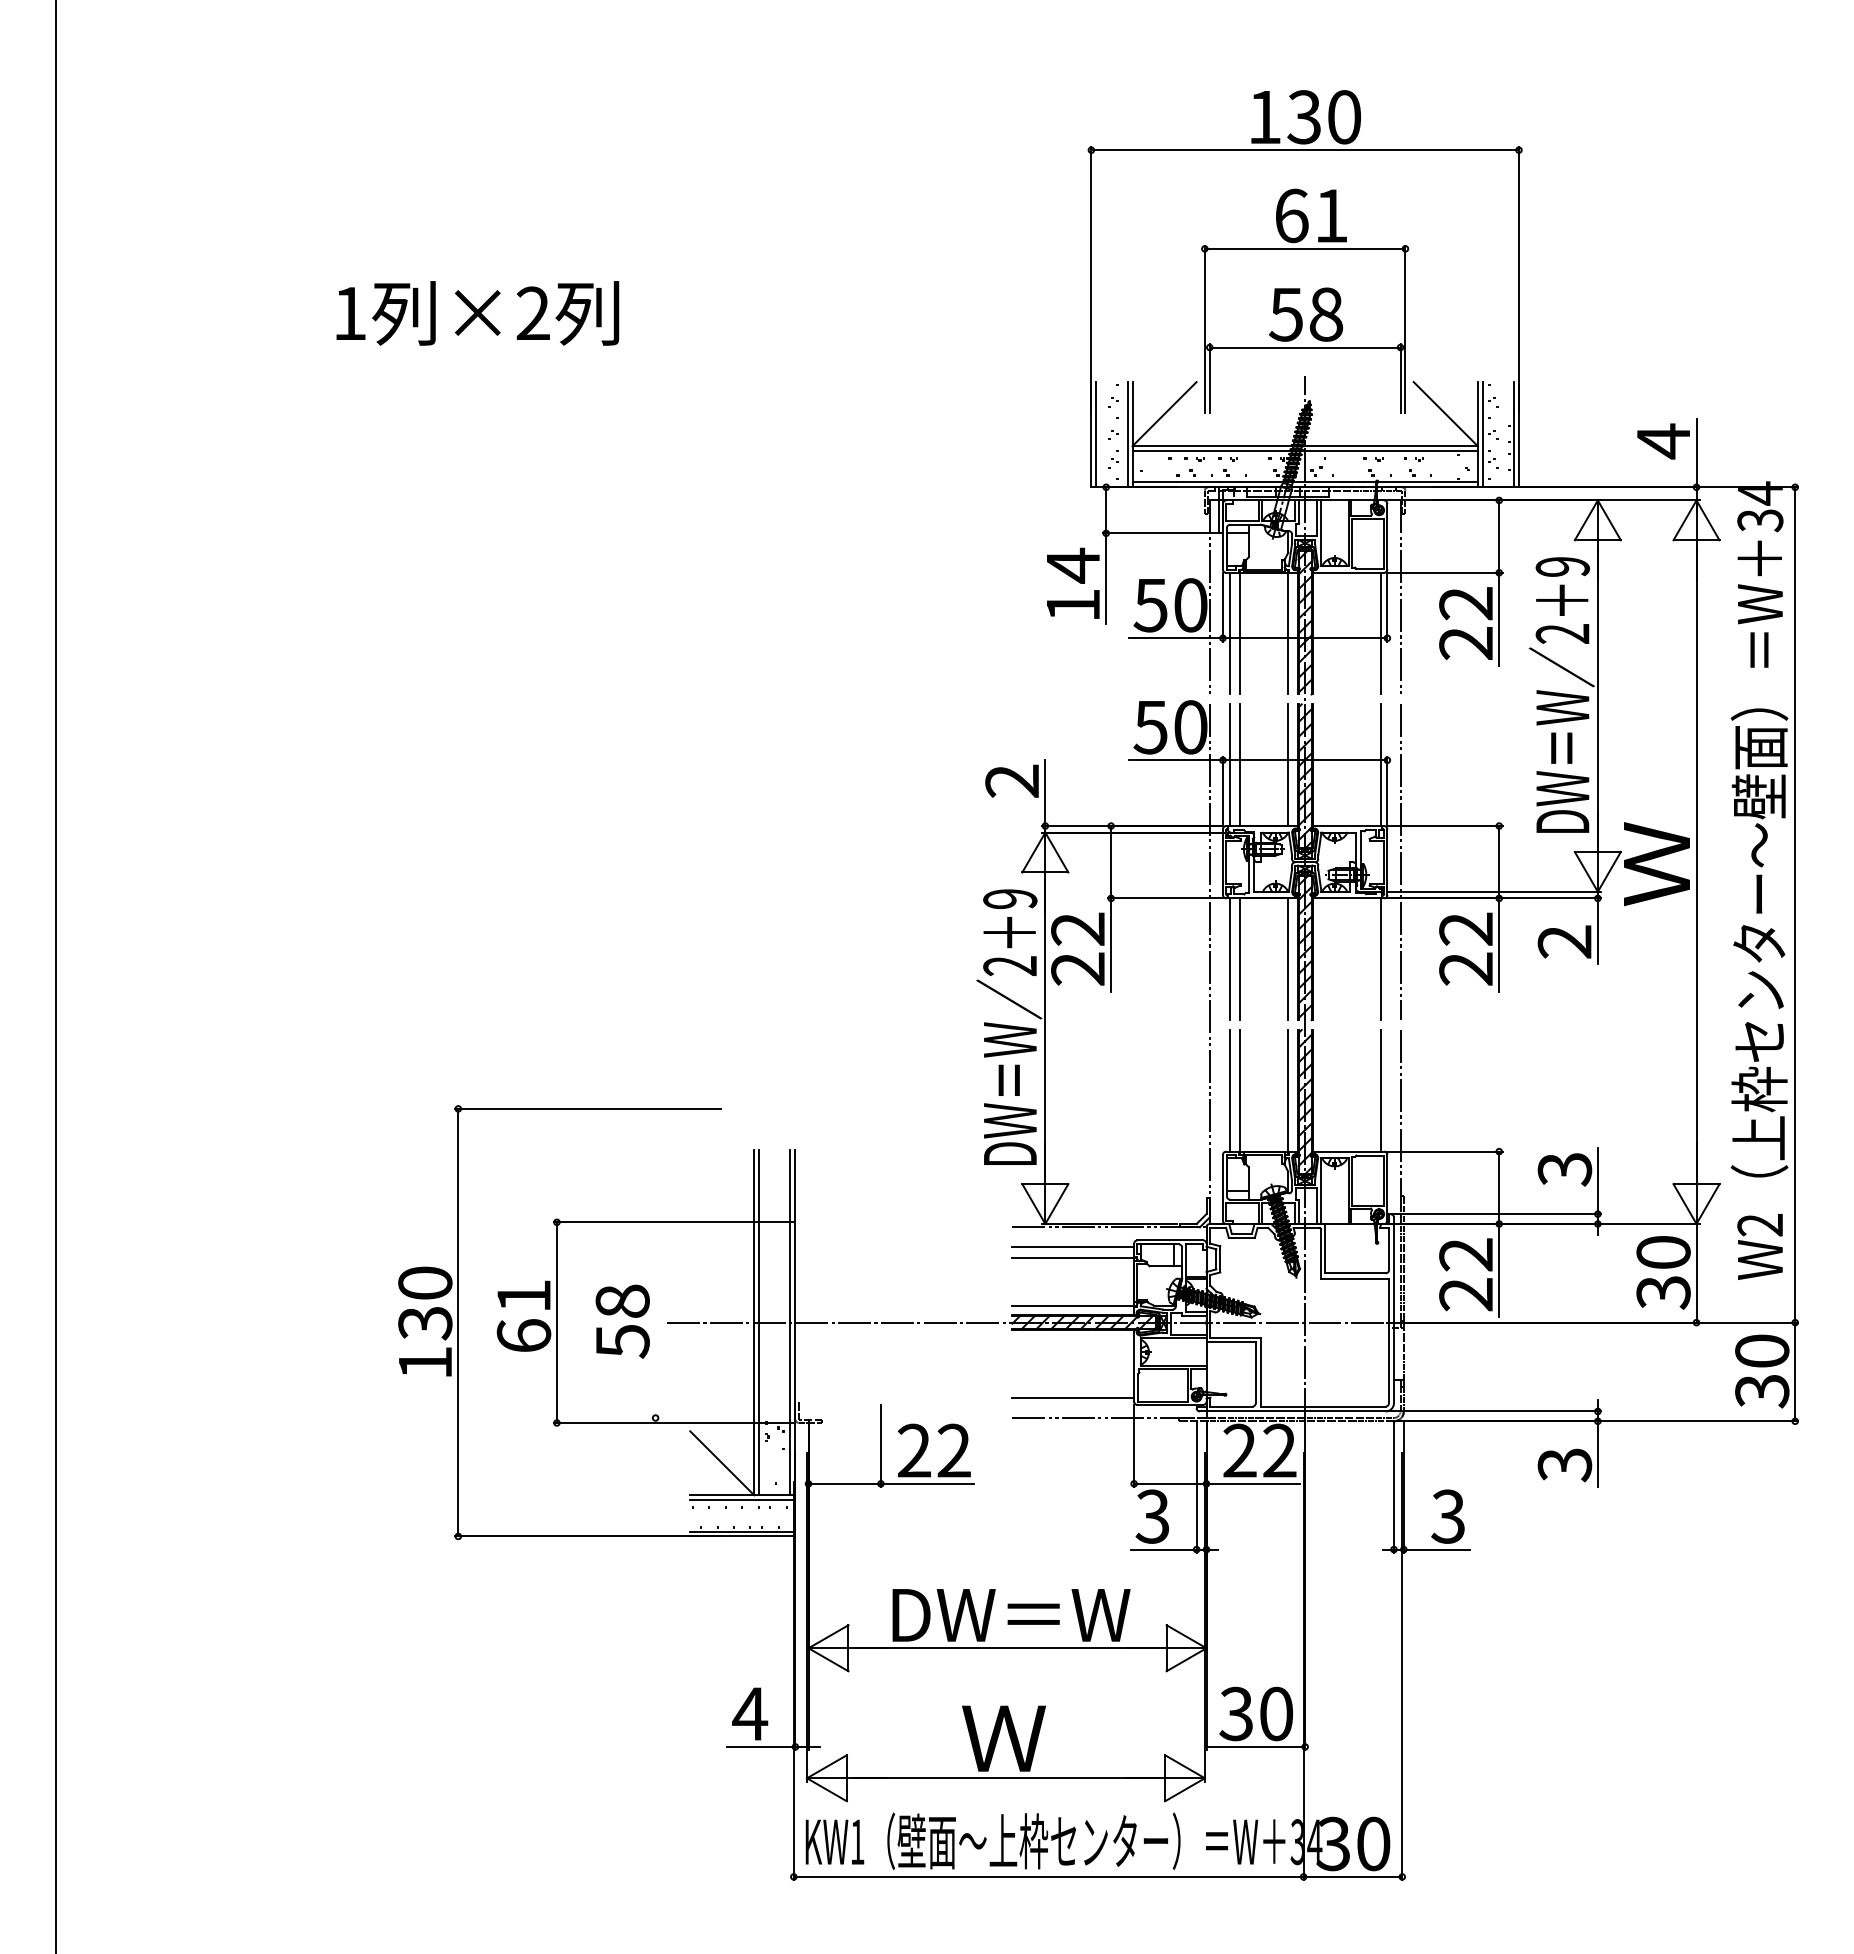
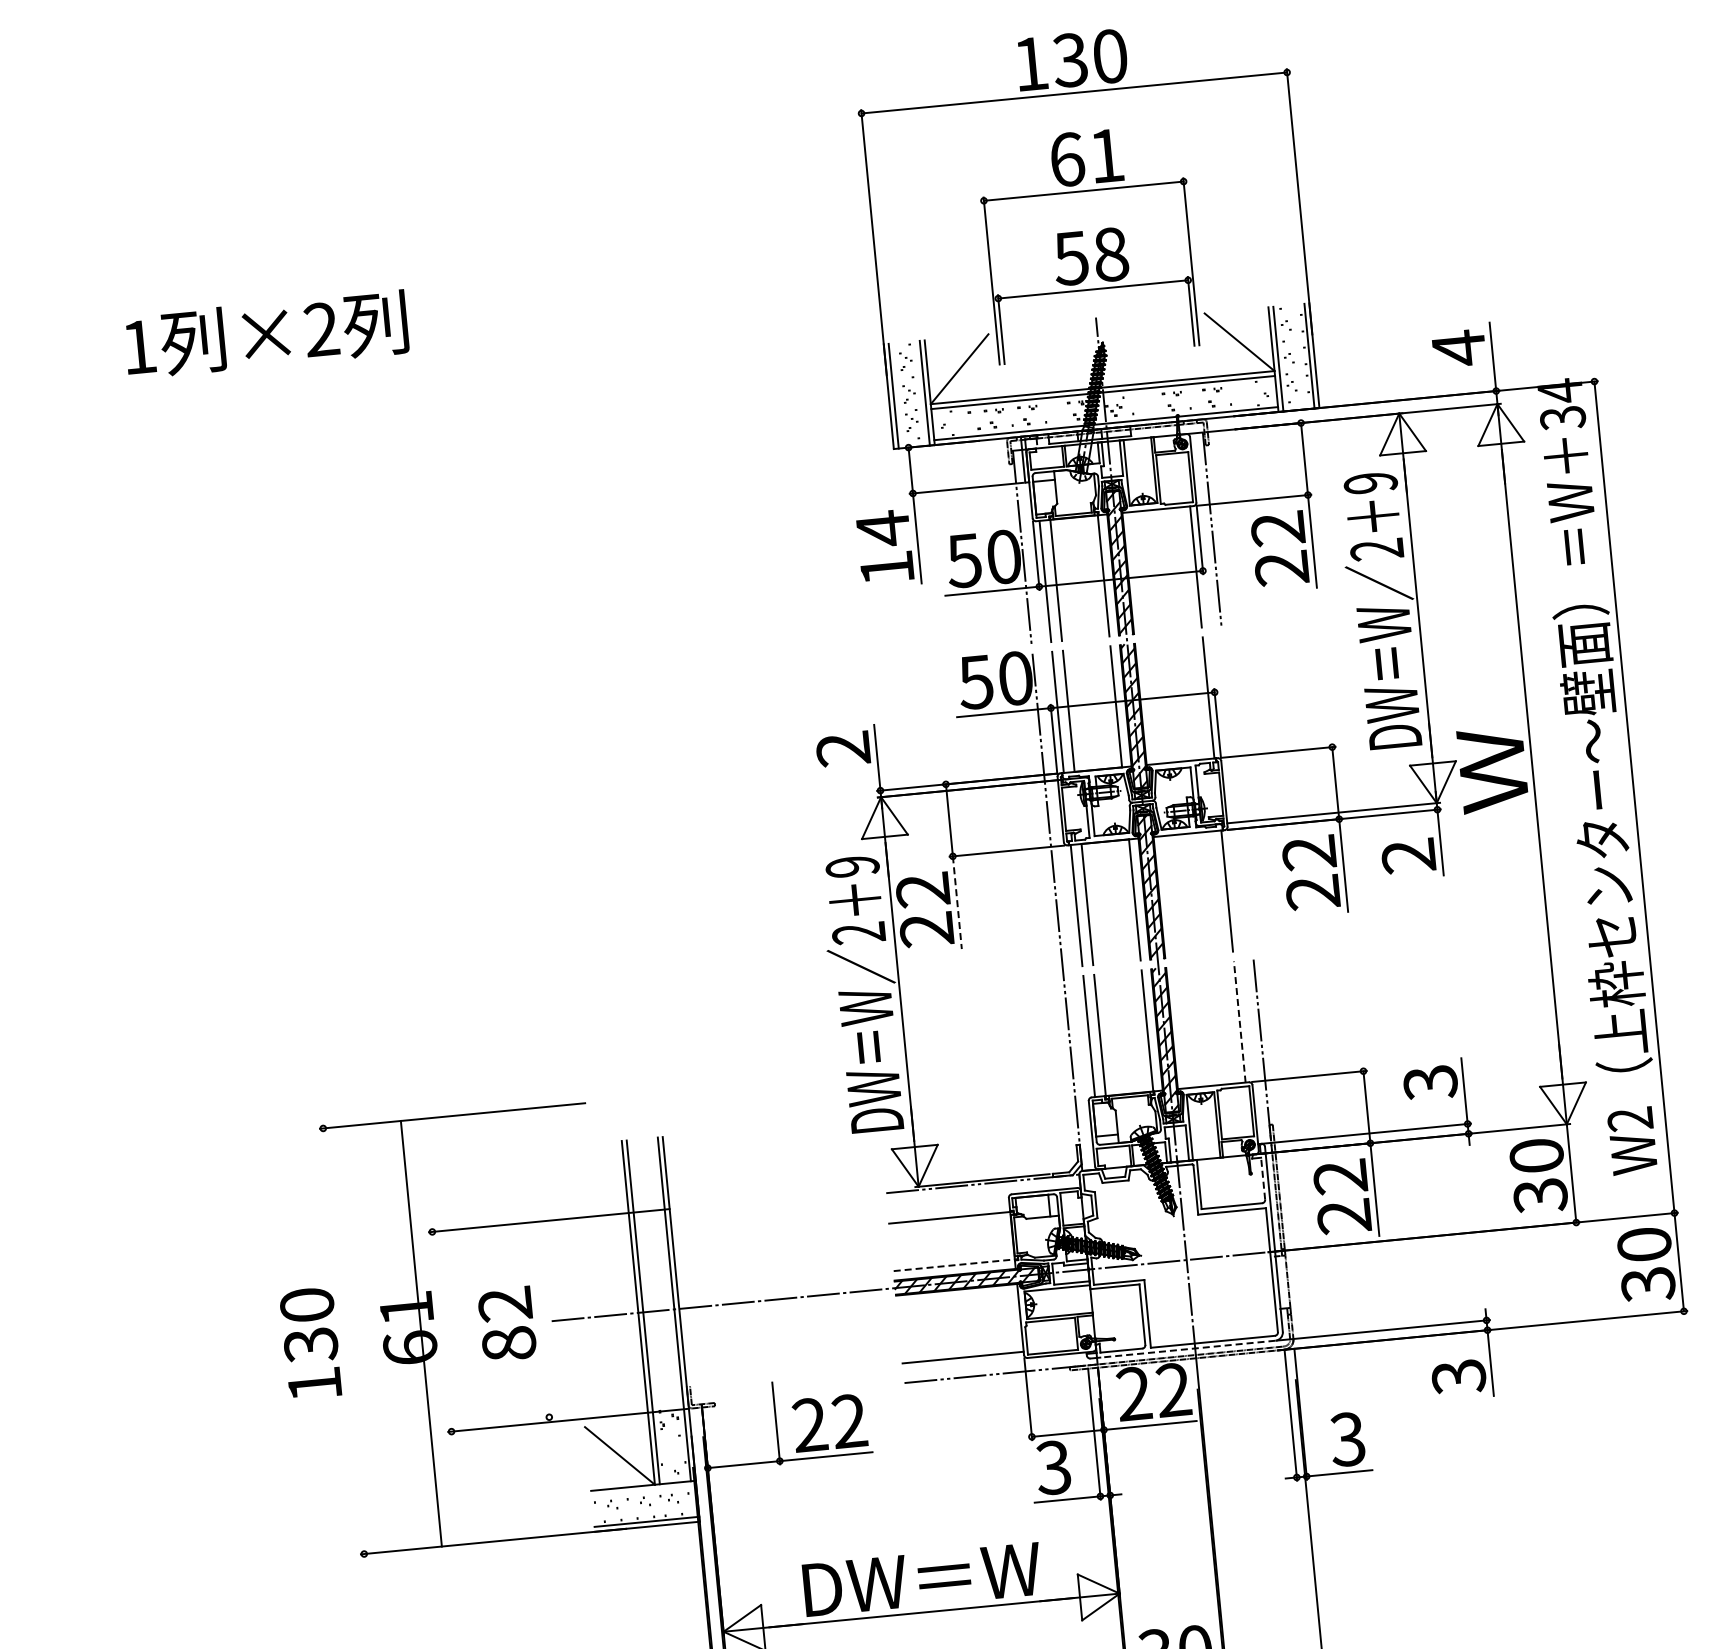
line: (1400, 862) -> (1237, 792), removed
line: (1111, 944) -> (957, 902), solid -> dashed
line: (1380, 1090) -> (1239, 1021), solid -> dashed
line: (1073, 1247) -> (948, 1207), removed
line: (1389, 1248) -> (1263, 1178), solid -> dashed
line: (1073, 1305) -> (954, 1265), solid -> dashed
text: (622, 1321) -> (507, 1324), 58 -> 82
line: (458, 1322) -> (421, 1333), moved
line: (556, 1322) -> (441, 1331), removed
line: (1297, 1411) -> (1187, 1349), solid -> dashed
line: (742, 1500) -> (643, 1491), removed

